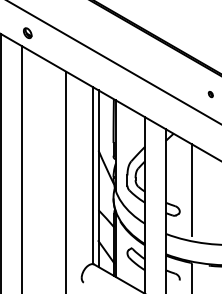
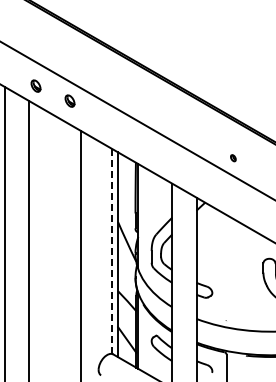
part: (56, 45) -> (69, 100), added
part: (210, 94) -> (233, 158), moved
line: (92, 175) -> (111, 251), solid -> dashed
line: (191, 190) -> (226, 268), removed

